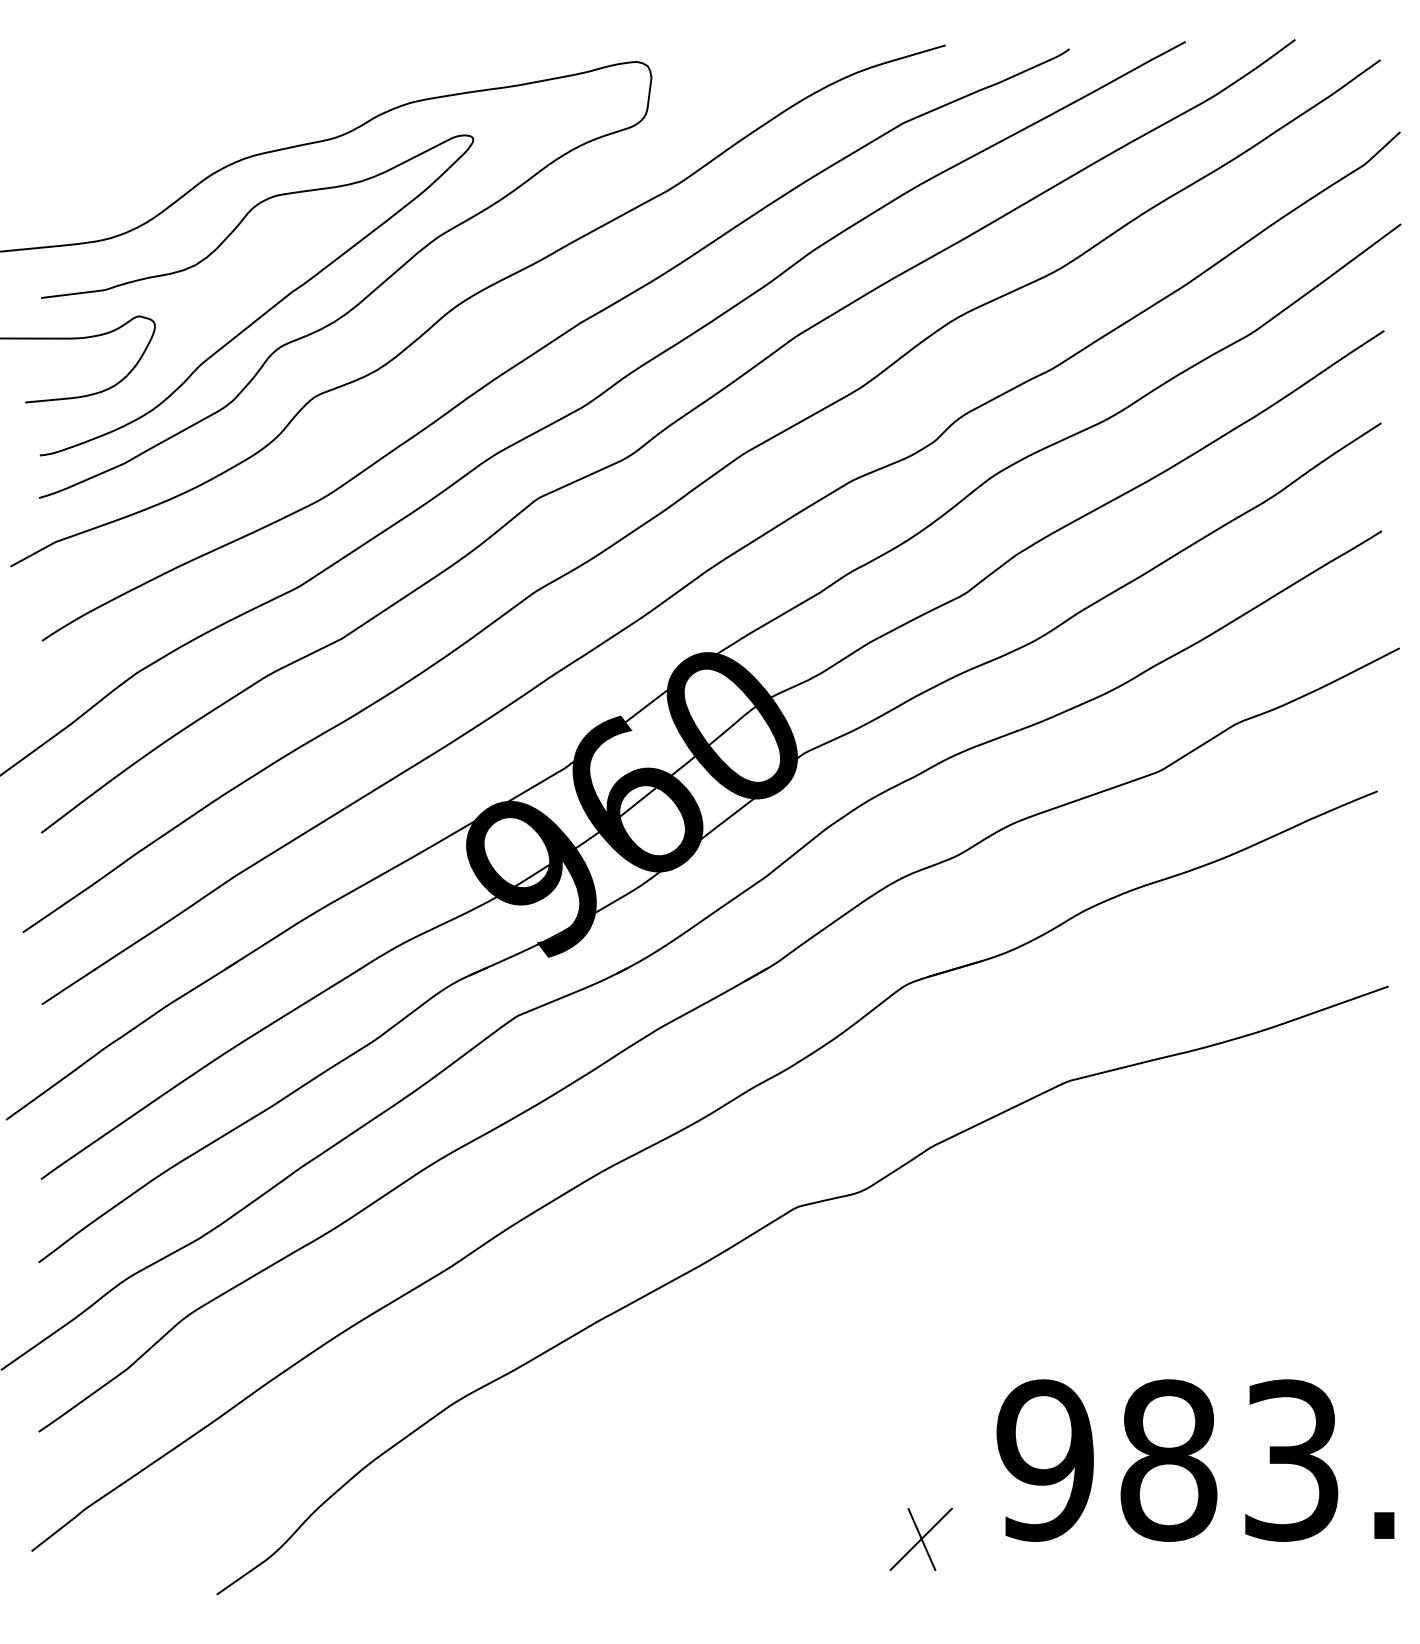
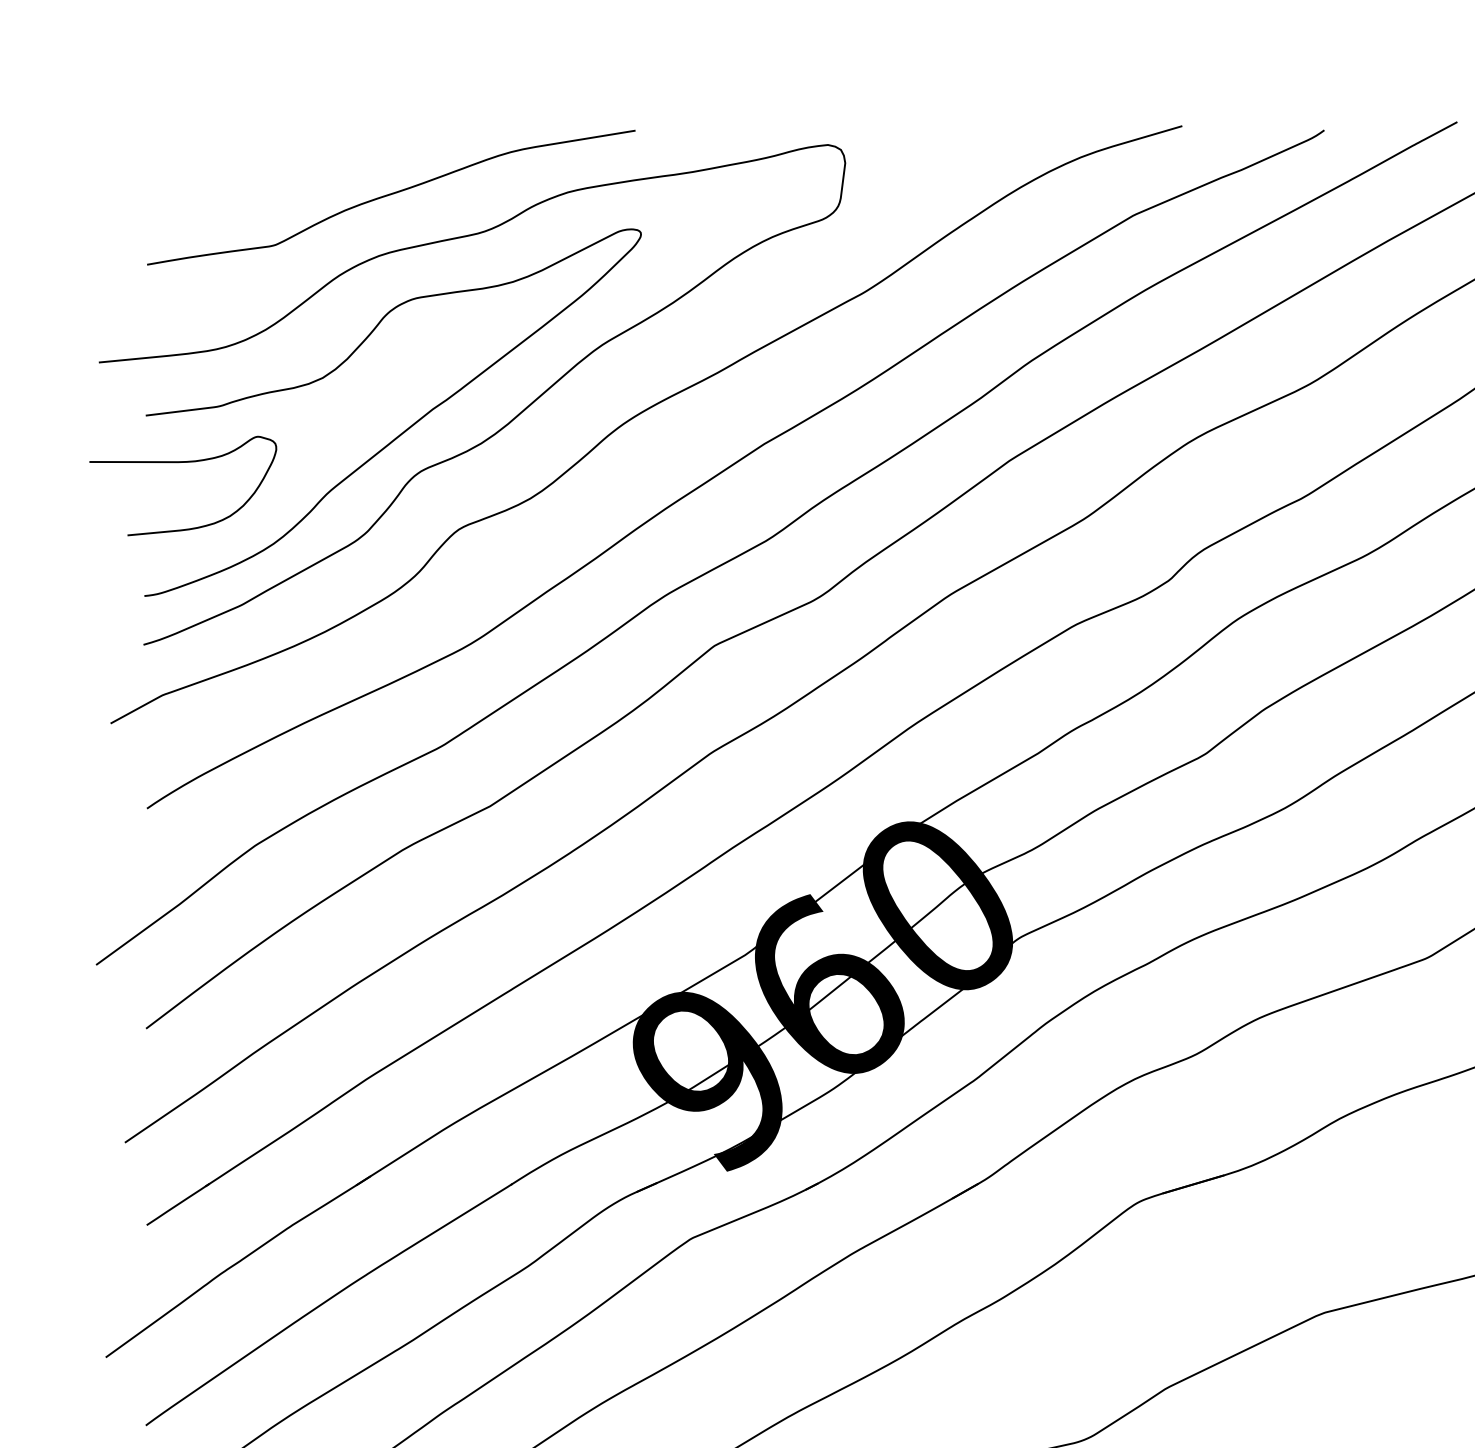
curve: (255, 105) -> (391, 195), added

